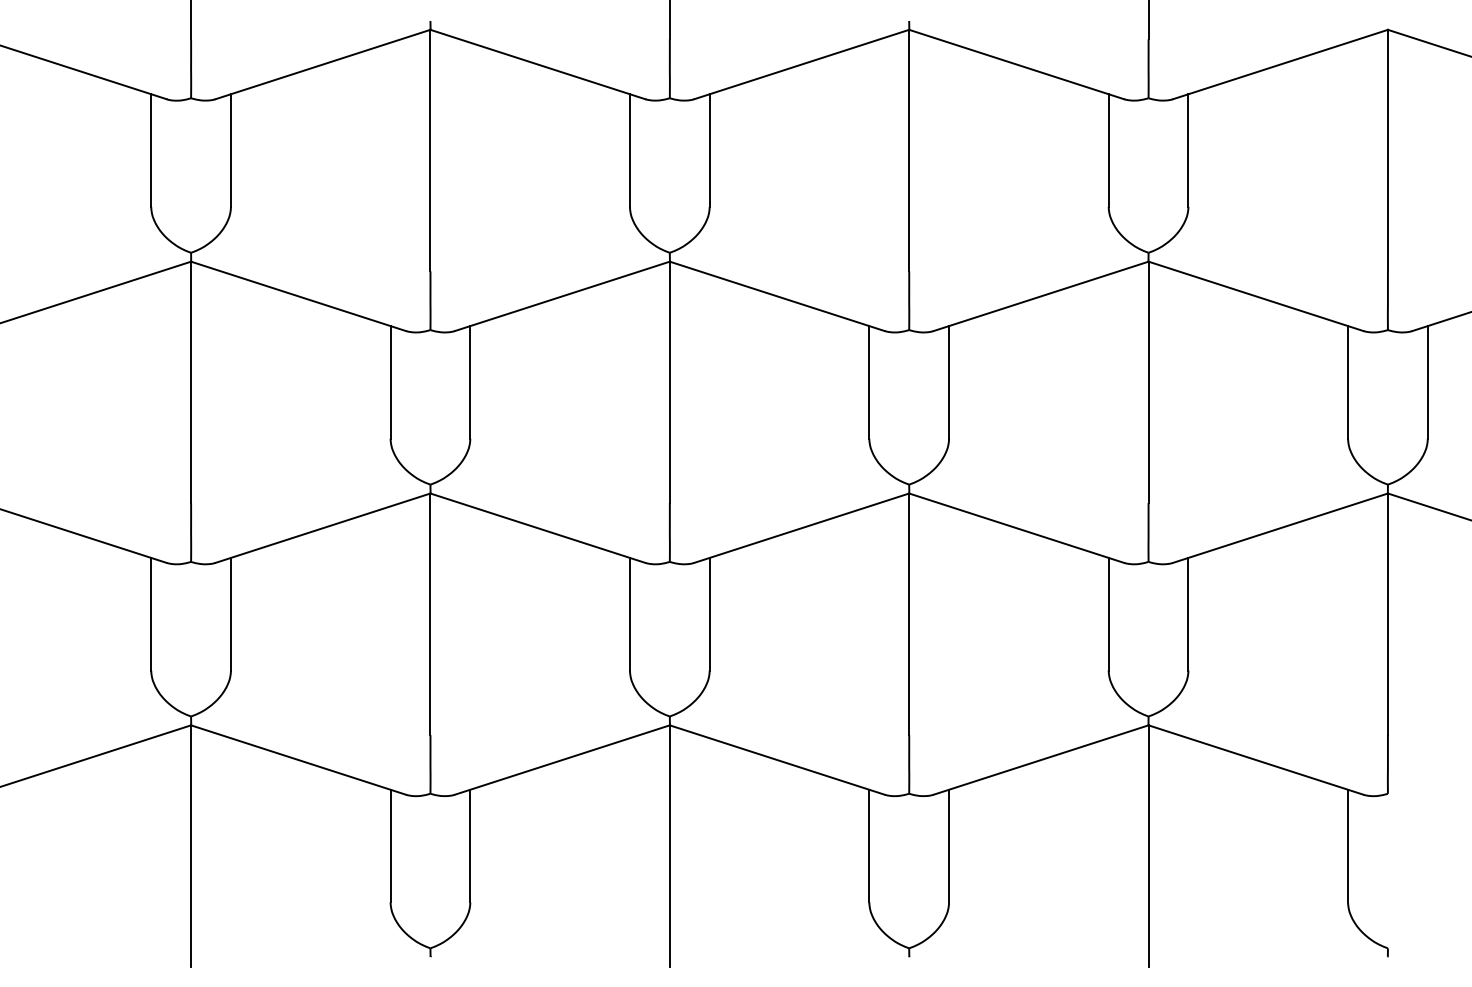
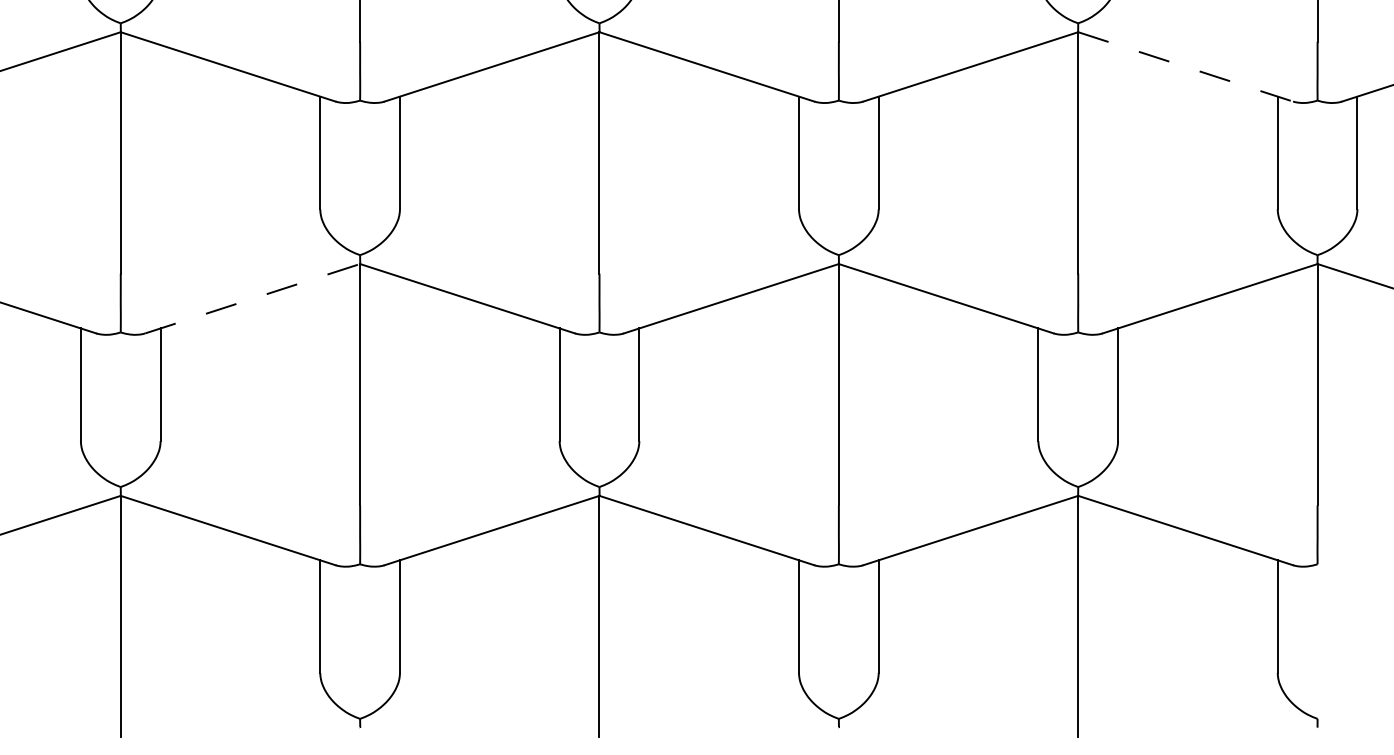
line: (1255, 296) -> (1185, 67), solid -> dashed
line: (323, 528) -> (253, 299), solid -> dashed

